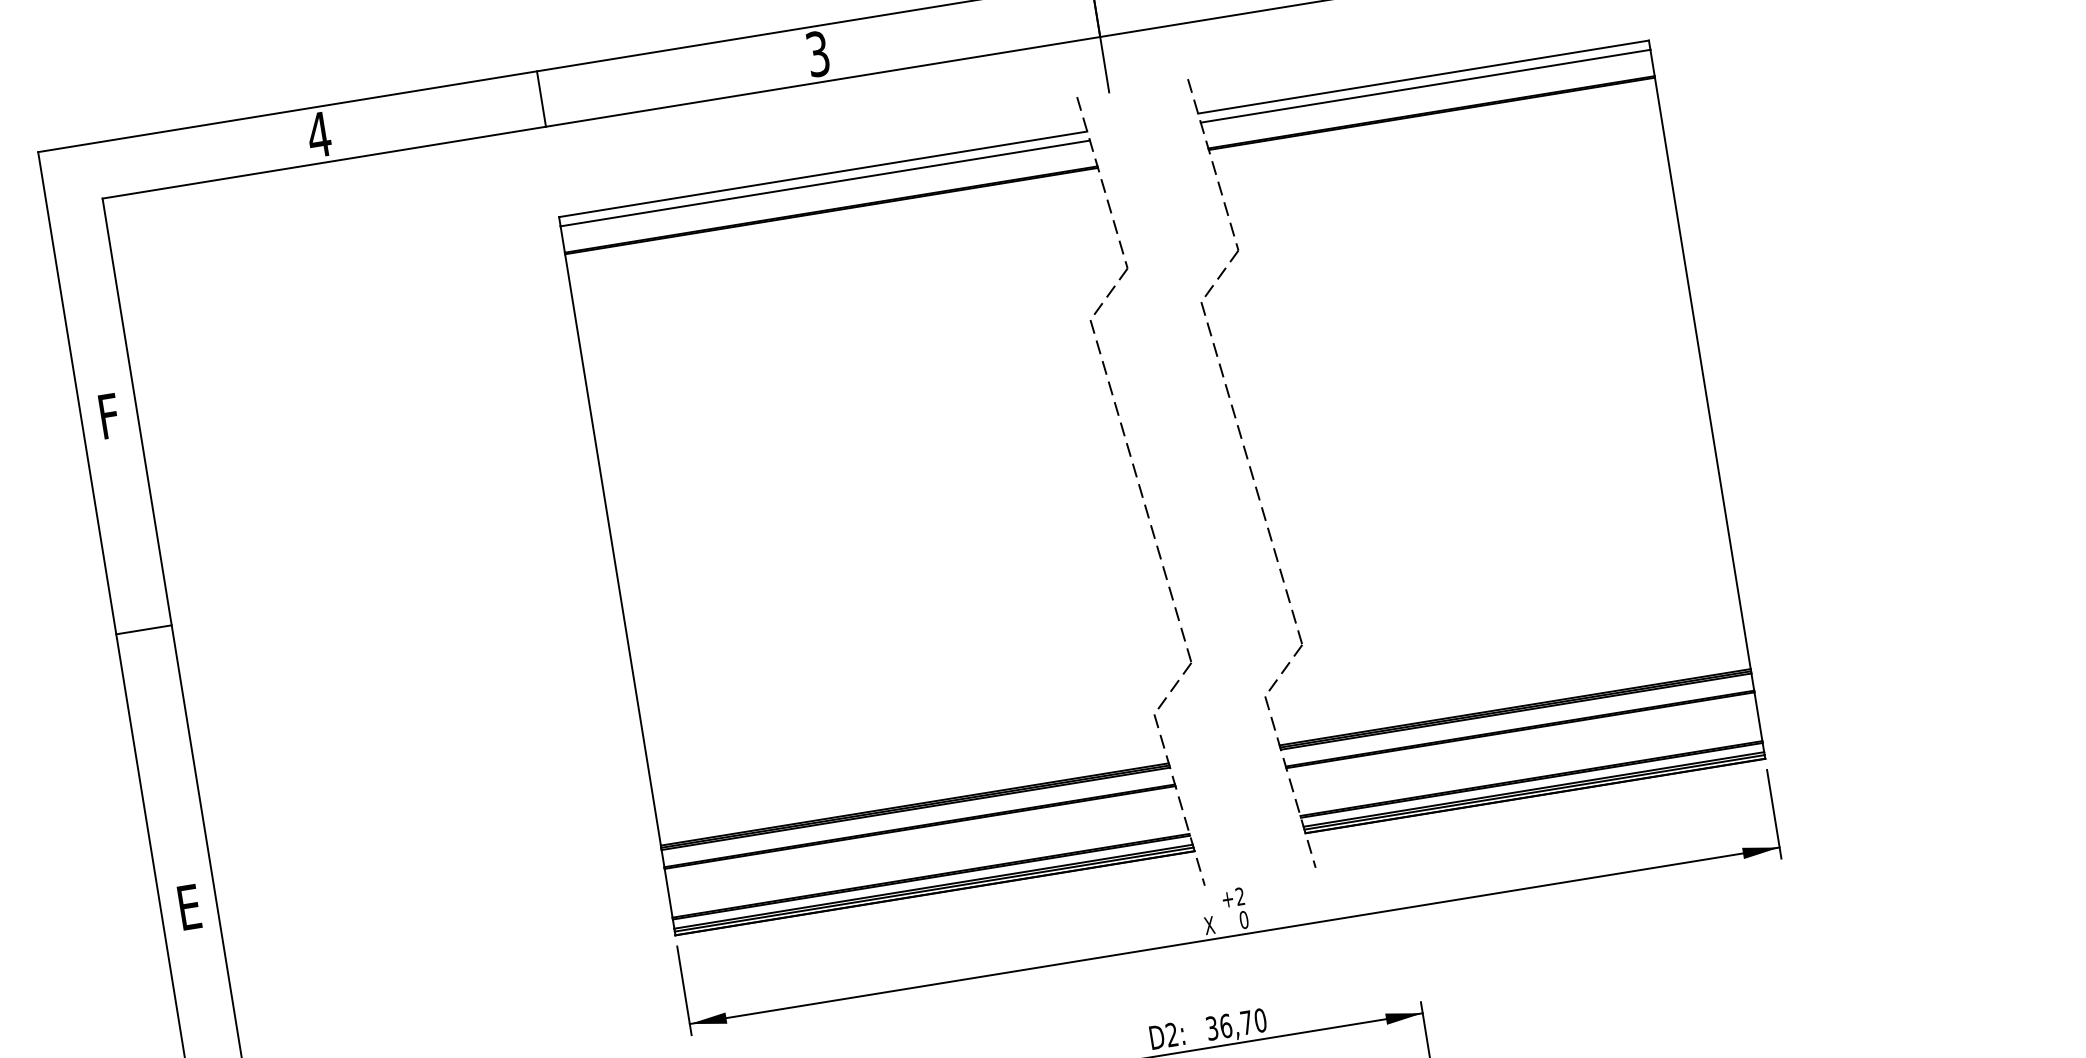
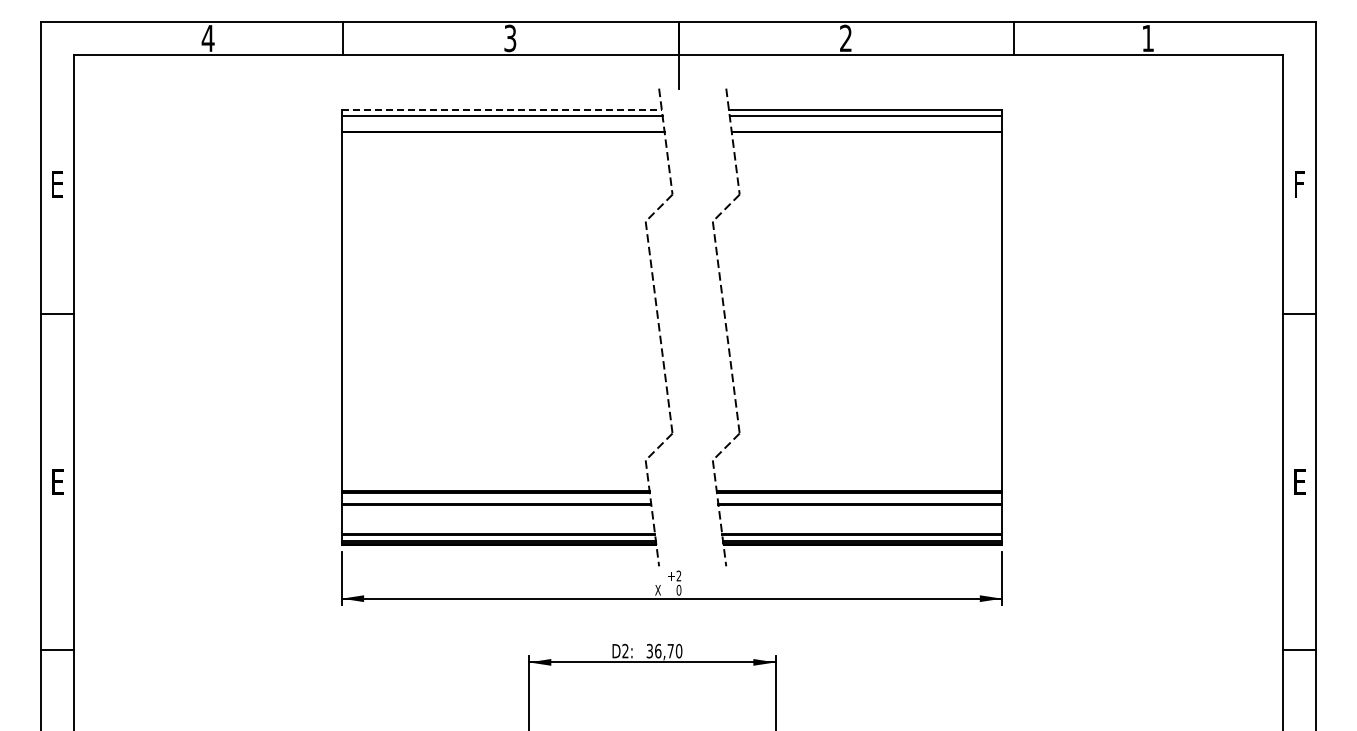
line: (822, 173) -> (501, 109), solid -> dashed
text: (109, 416) -> (57, 184), F -> E

